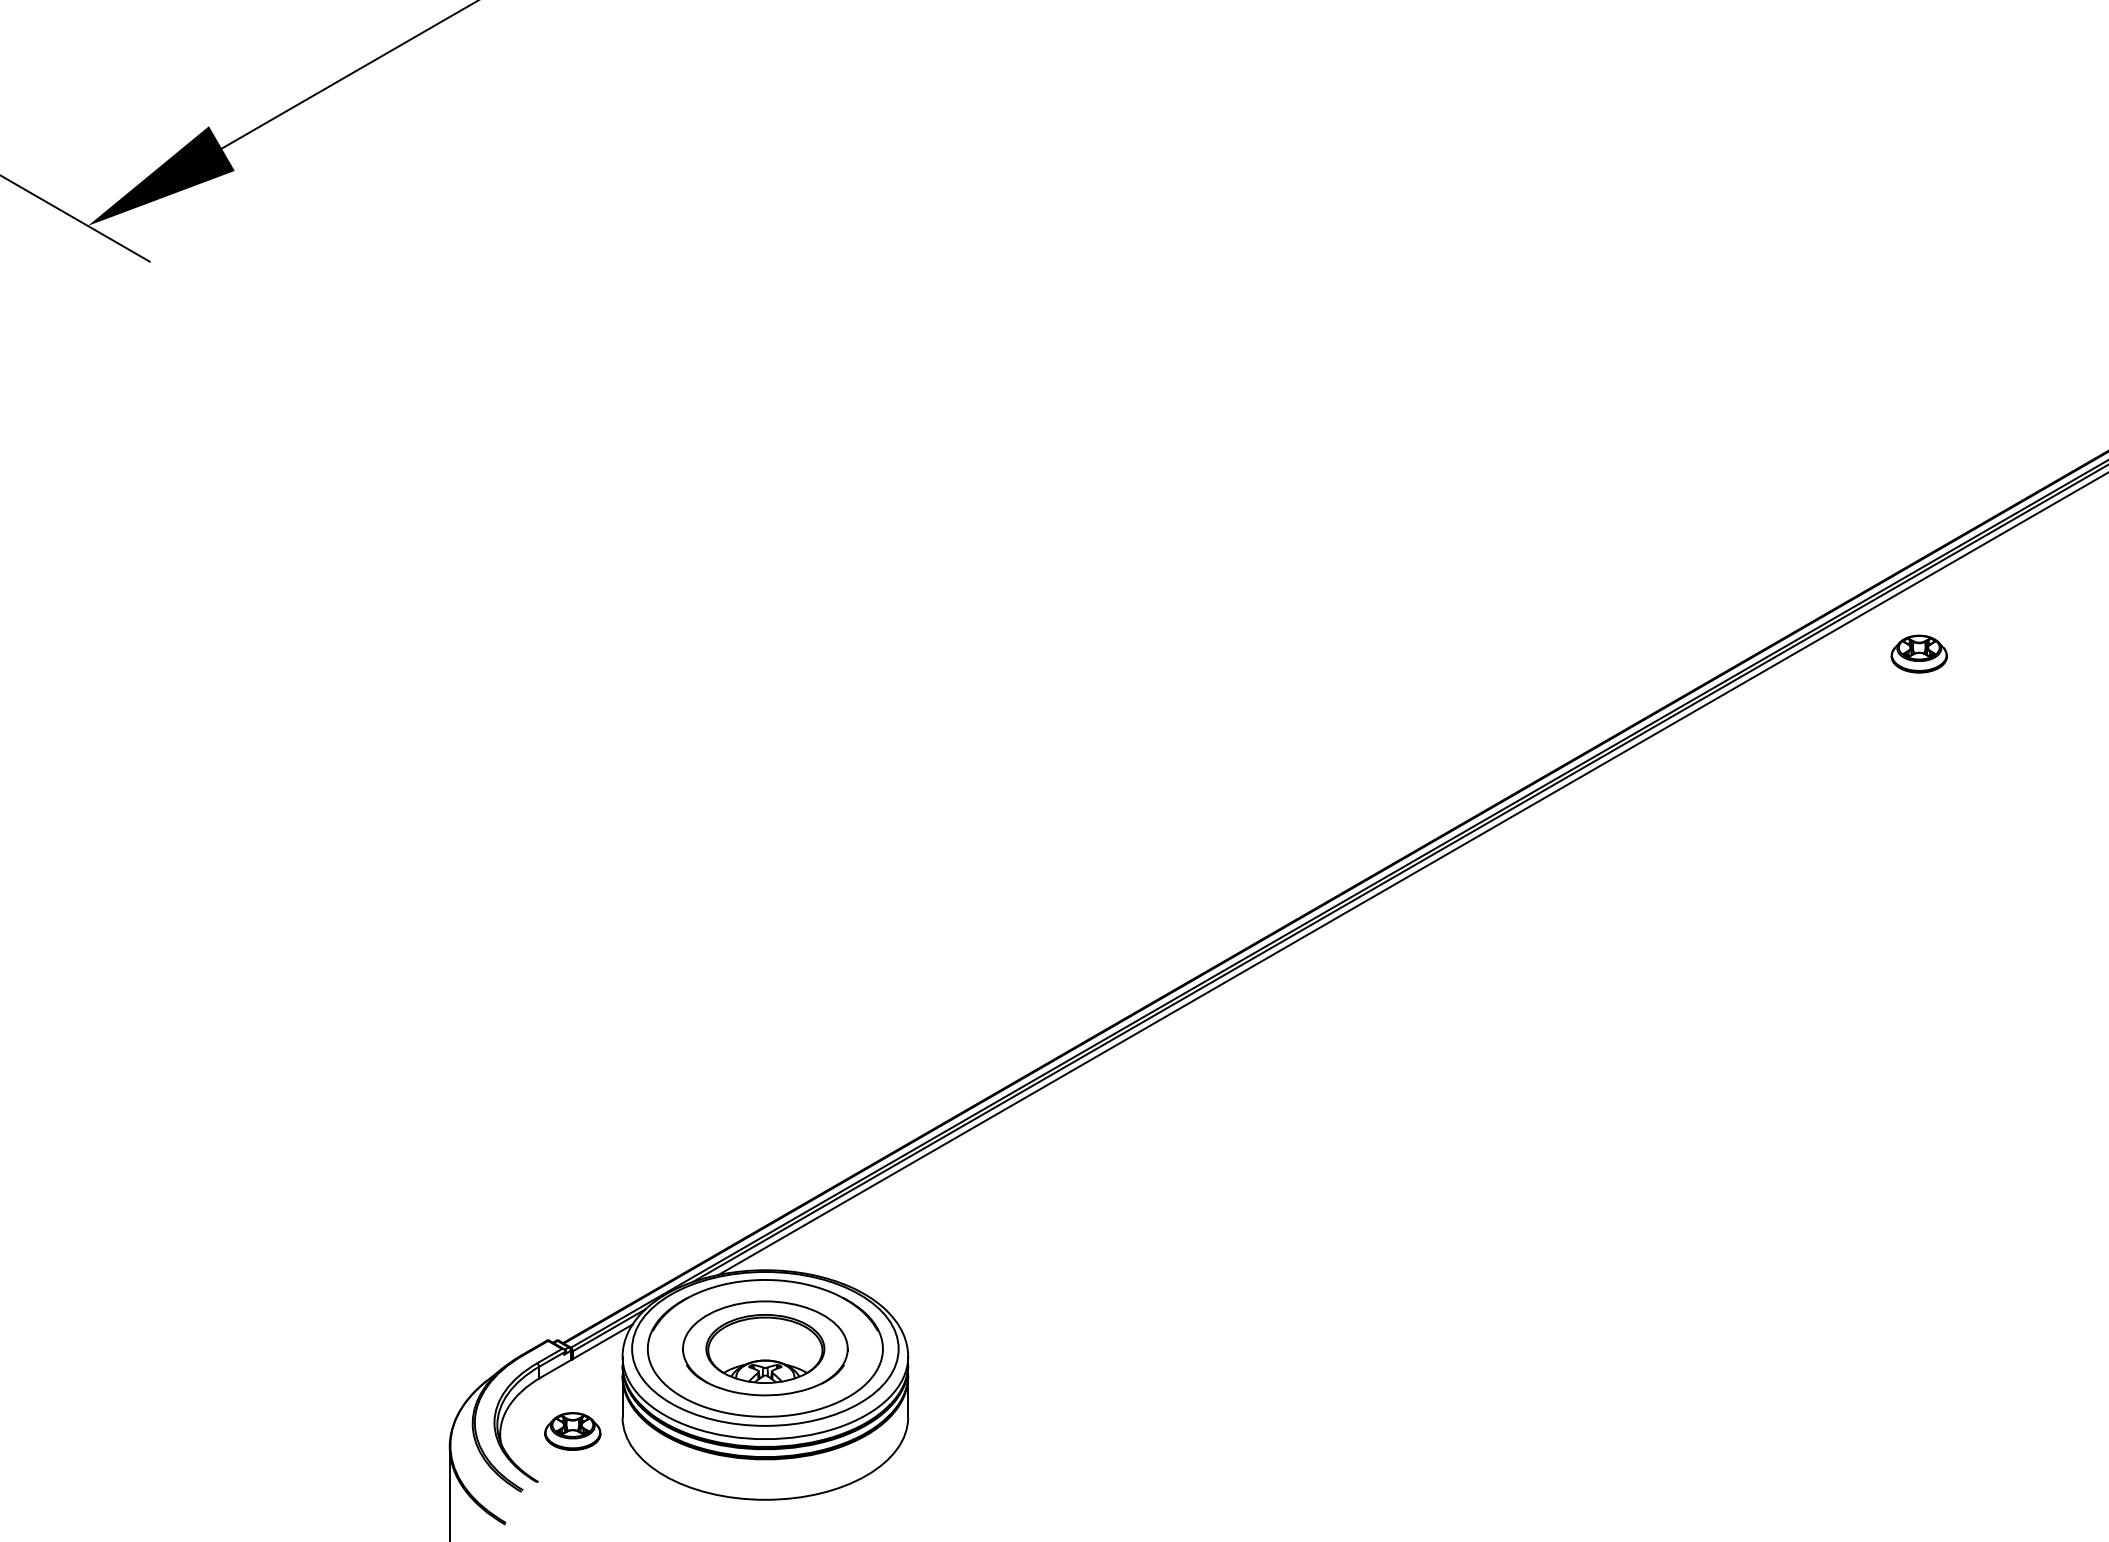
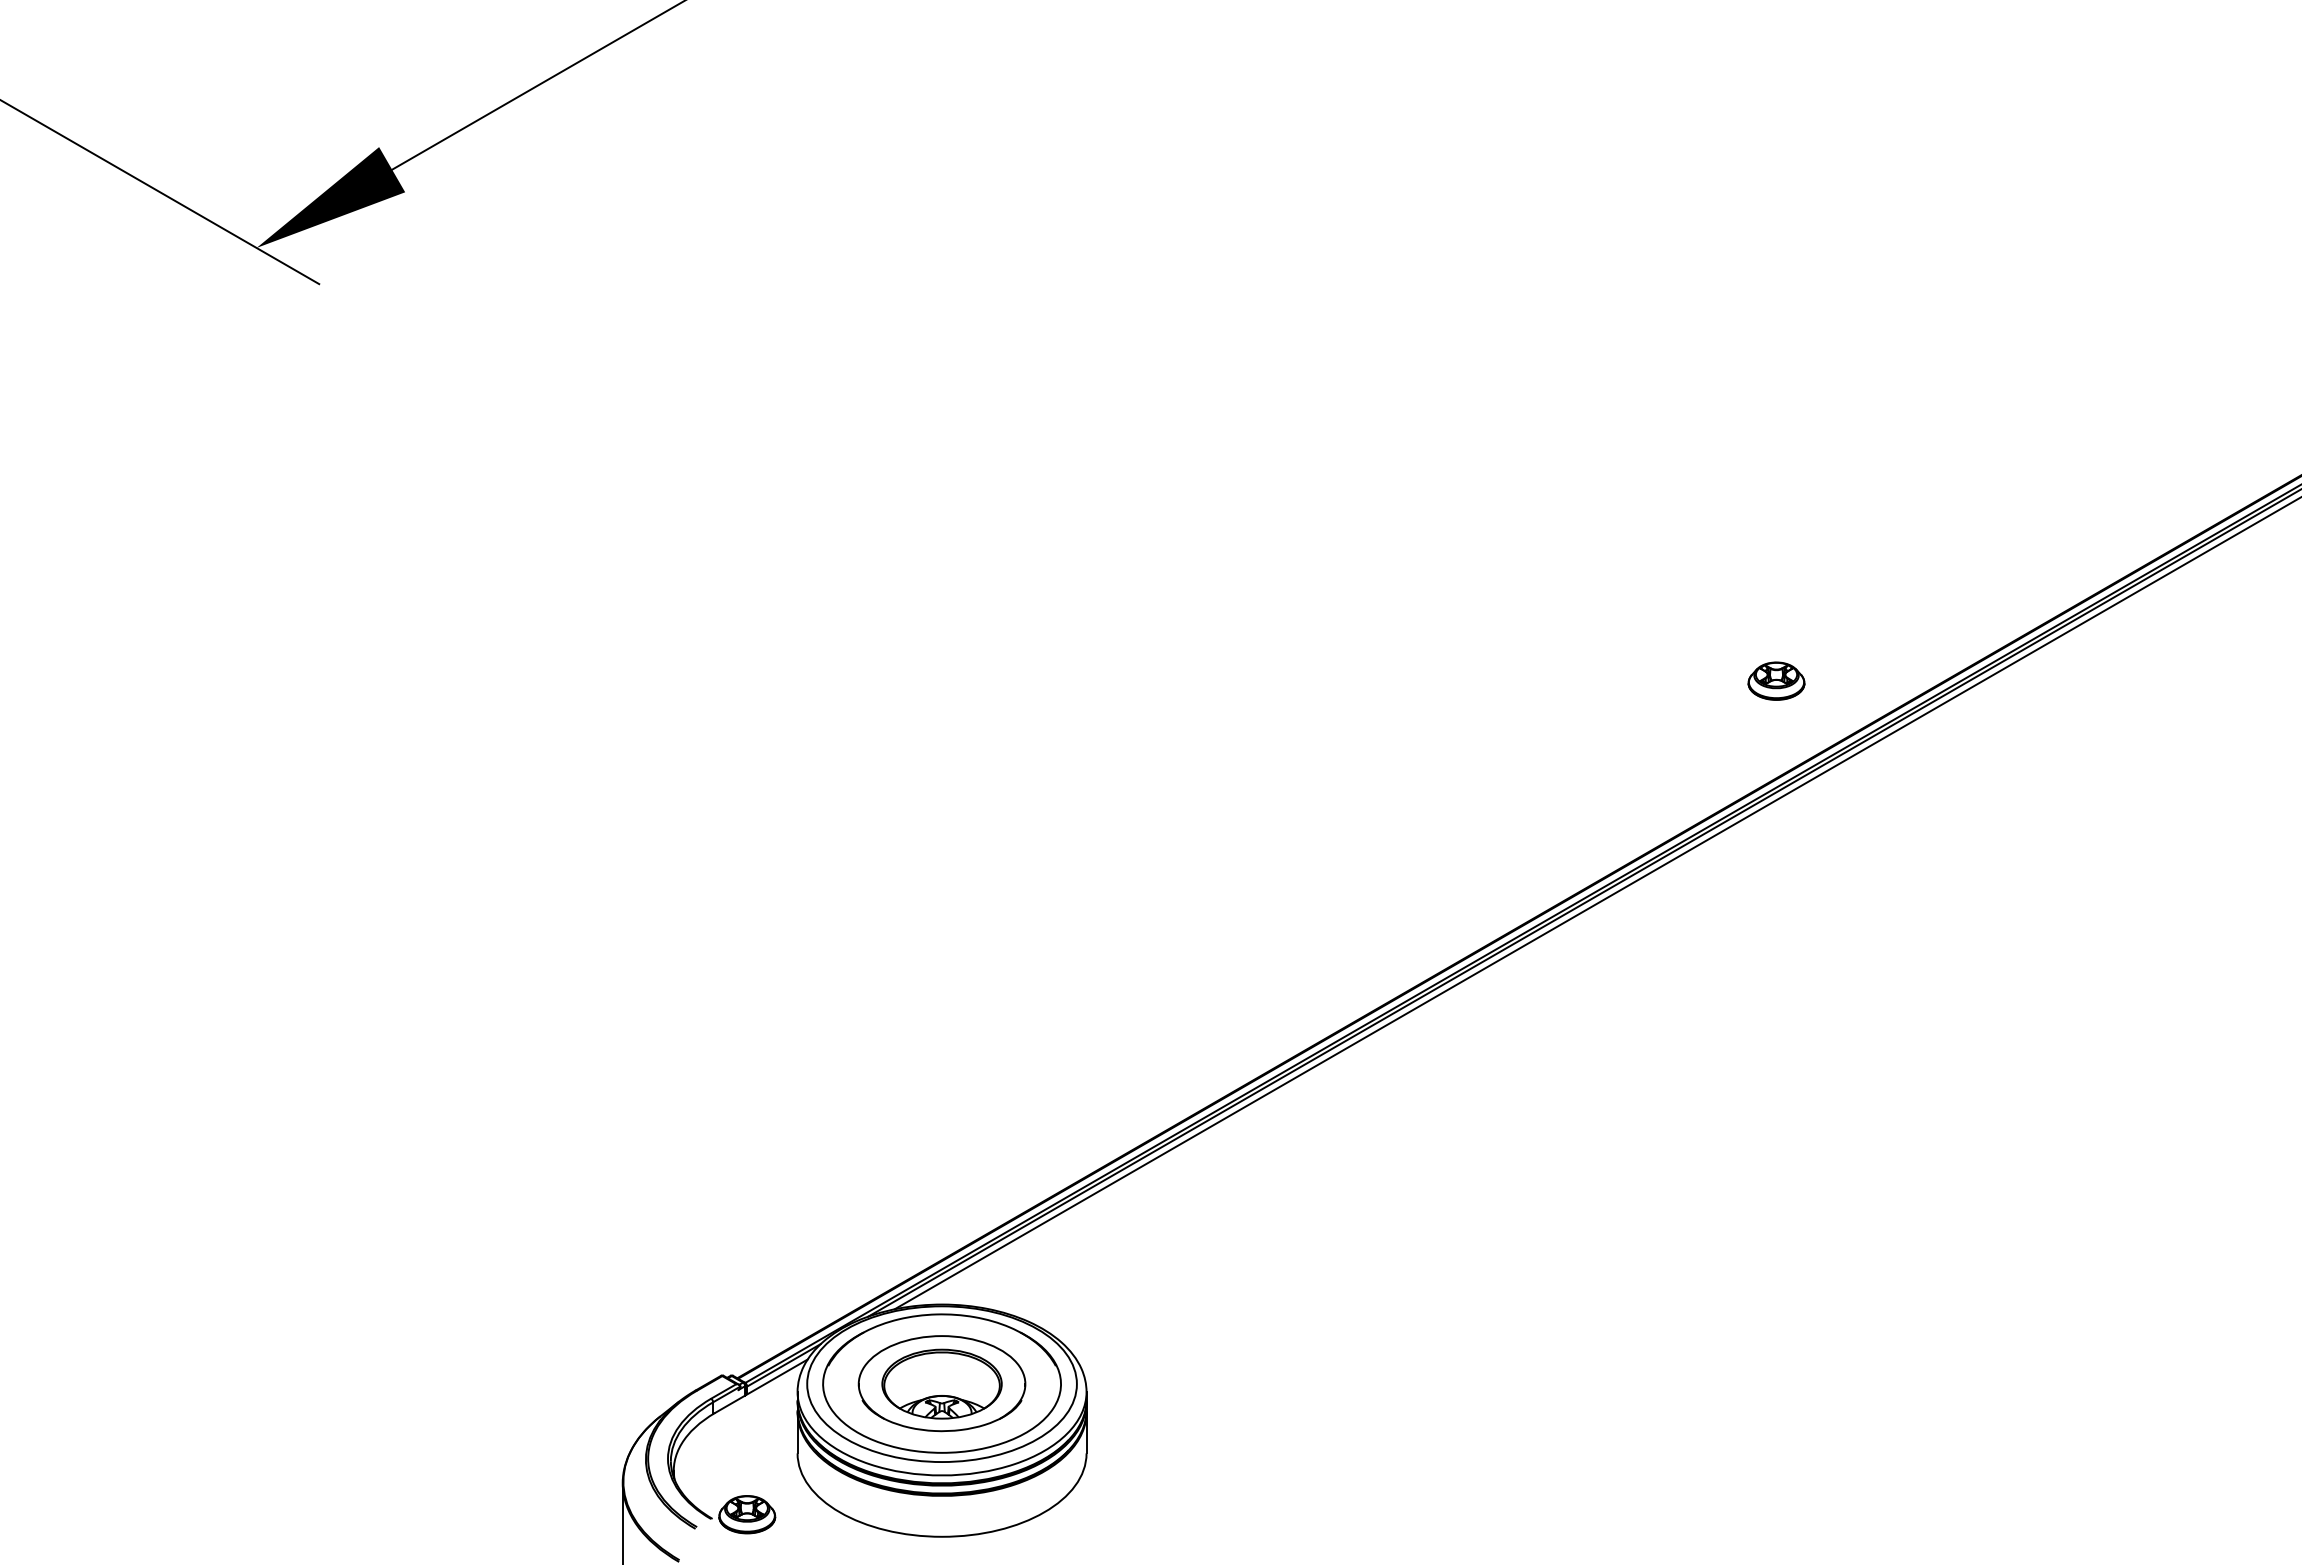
part: (1919, 653) -> (1776, 680), moved
part: (573, 1431) -> (747, 1514), moved

